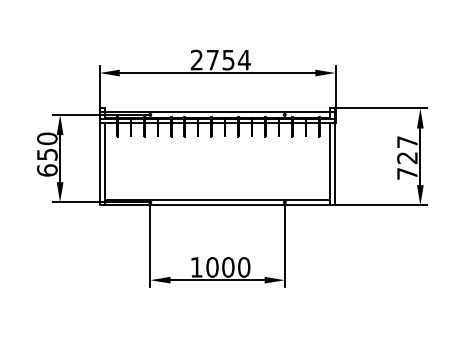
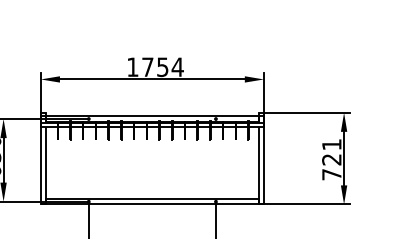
text: (196, 59) -> (132, 66), 2754 -> 1754
text: (407, 141) -> (331, 144), 727 -> 721

